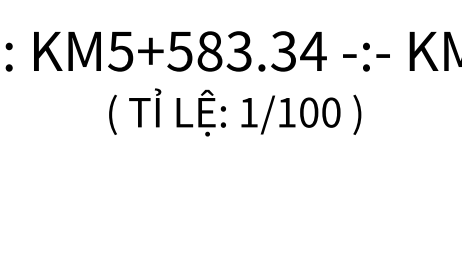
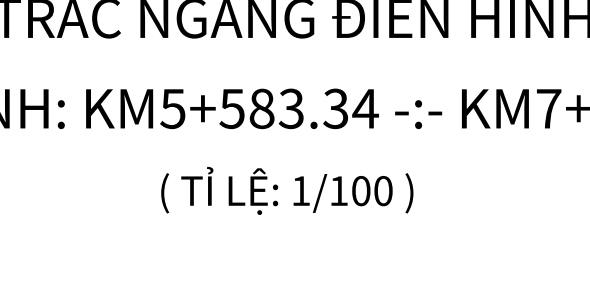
text: (235, 112) -> (287, 190), moved

